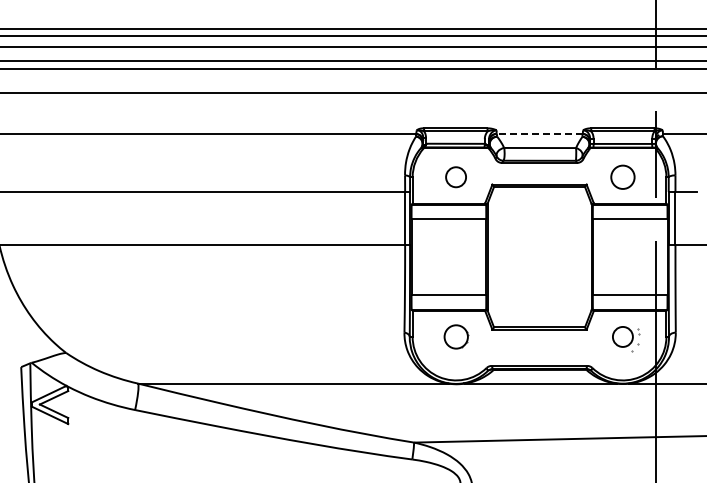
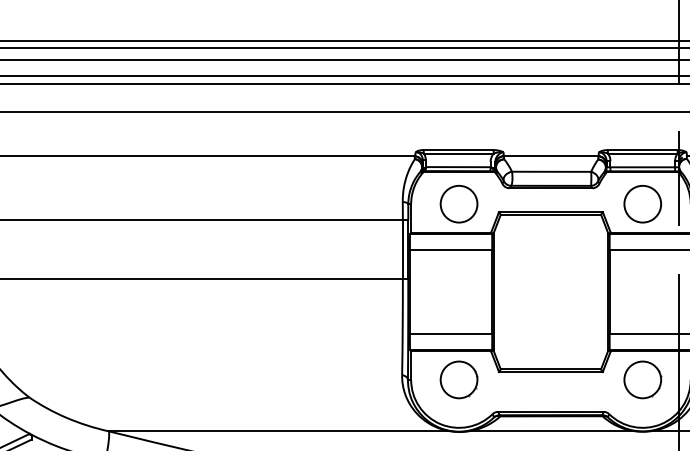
line: (539, 133) -> (550, 155), dashed -> solid
circle: (455, 176) -> (458, 203), size x1.67
circle: (622, 176) -> (642, 203), size x1.43
part: (456, 336) -> (459, 379), size x1.43
circle: (622, 336) -> (642, 379), size x1.67

